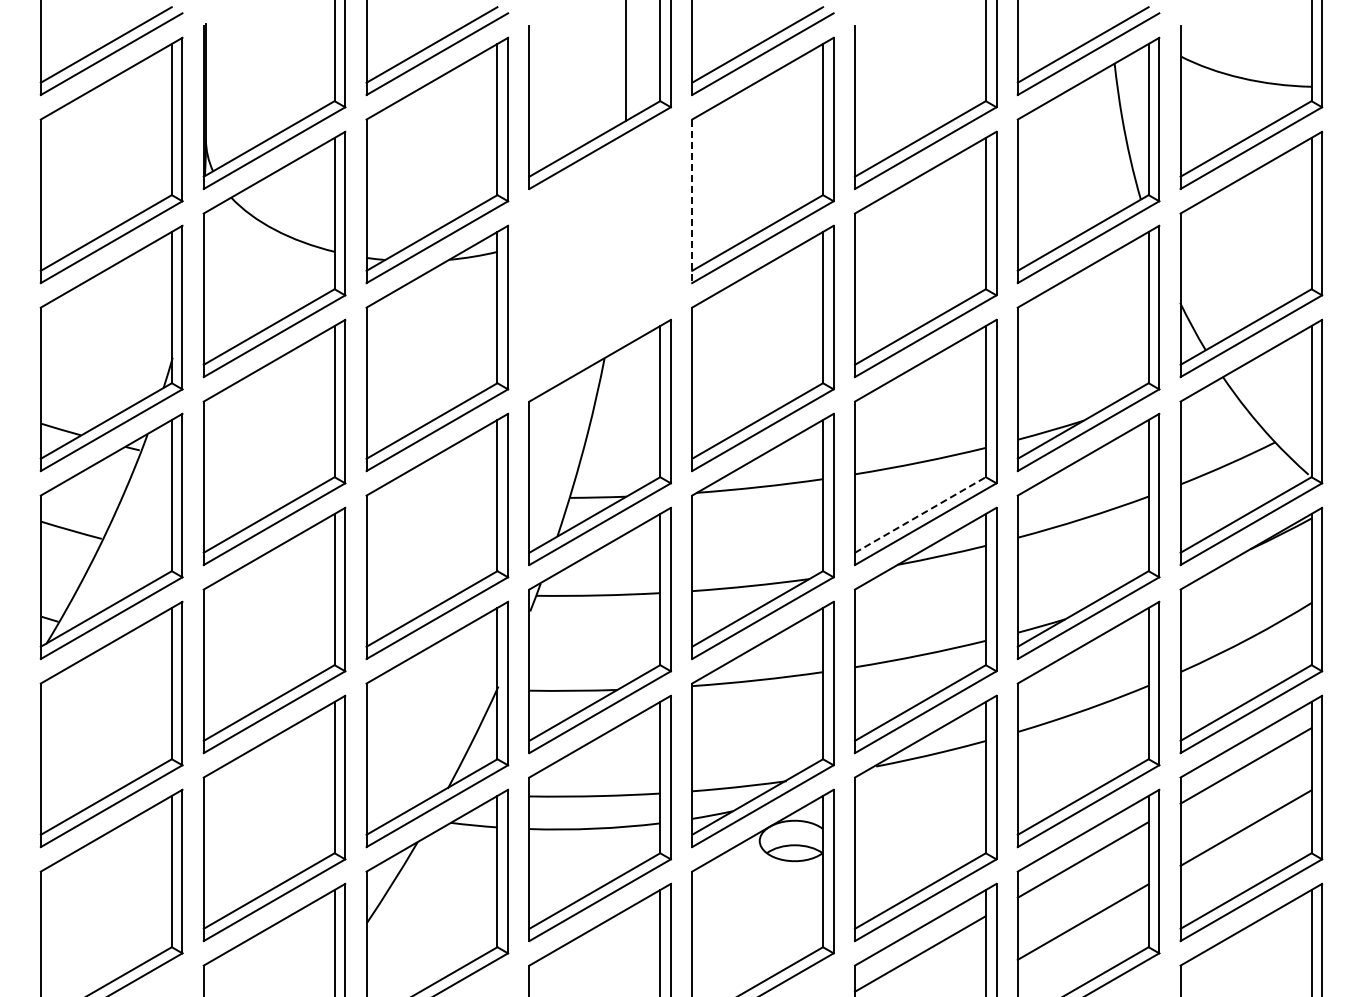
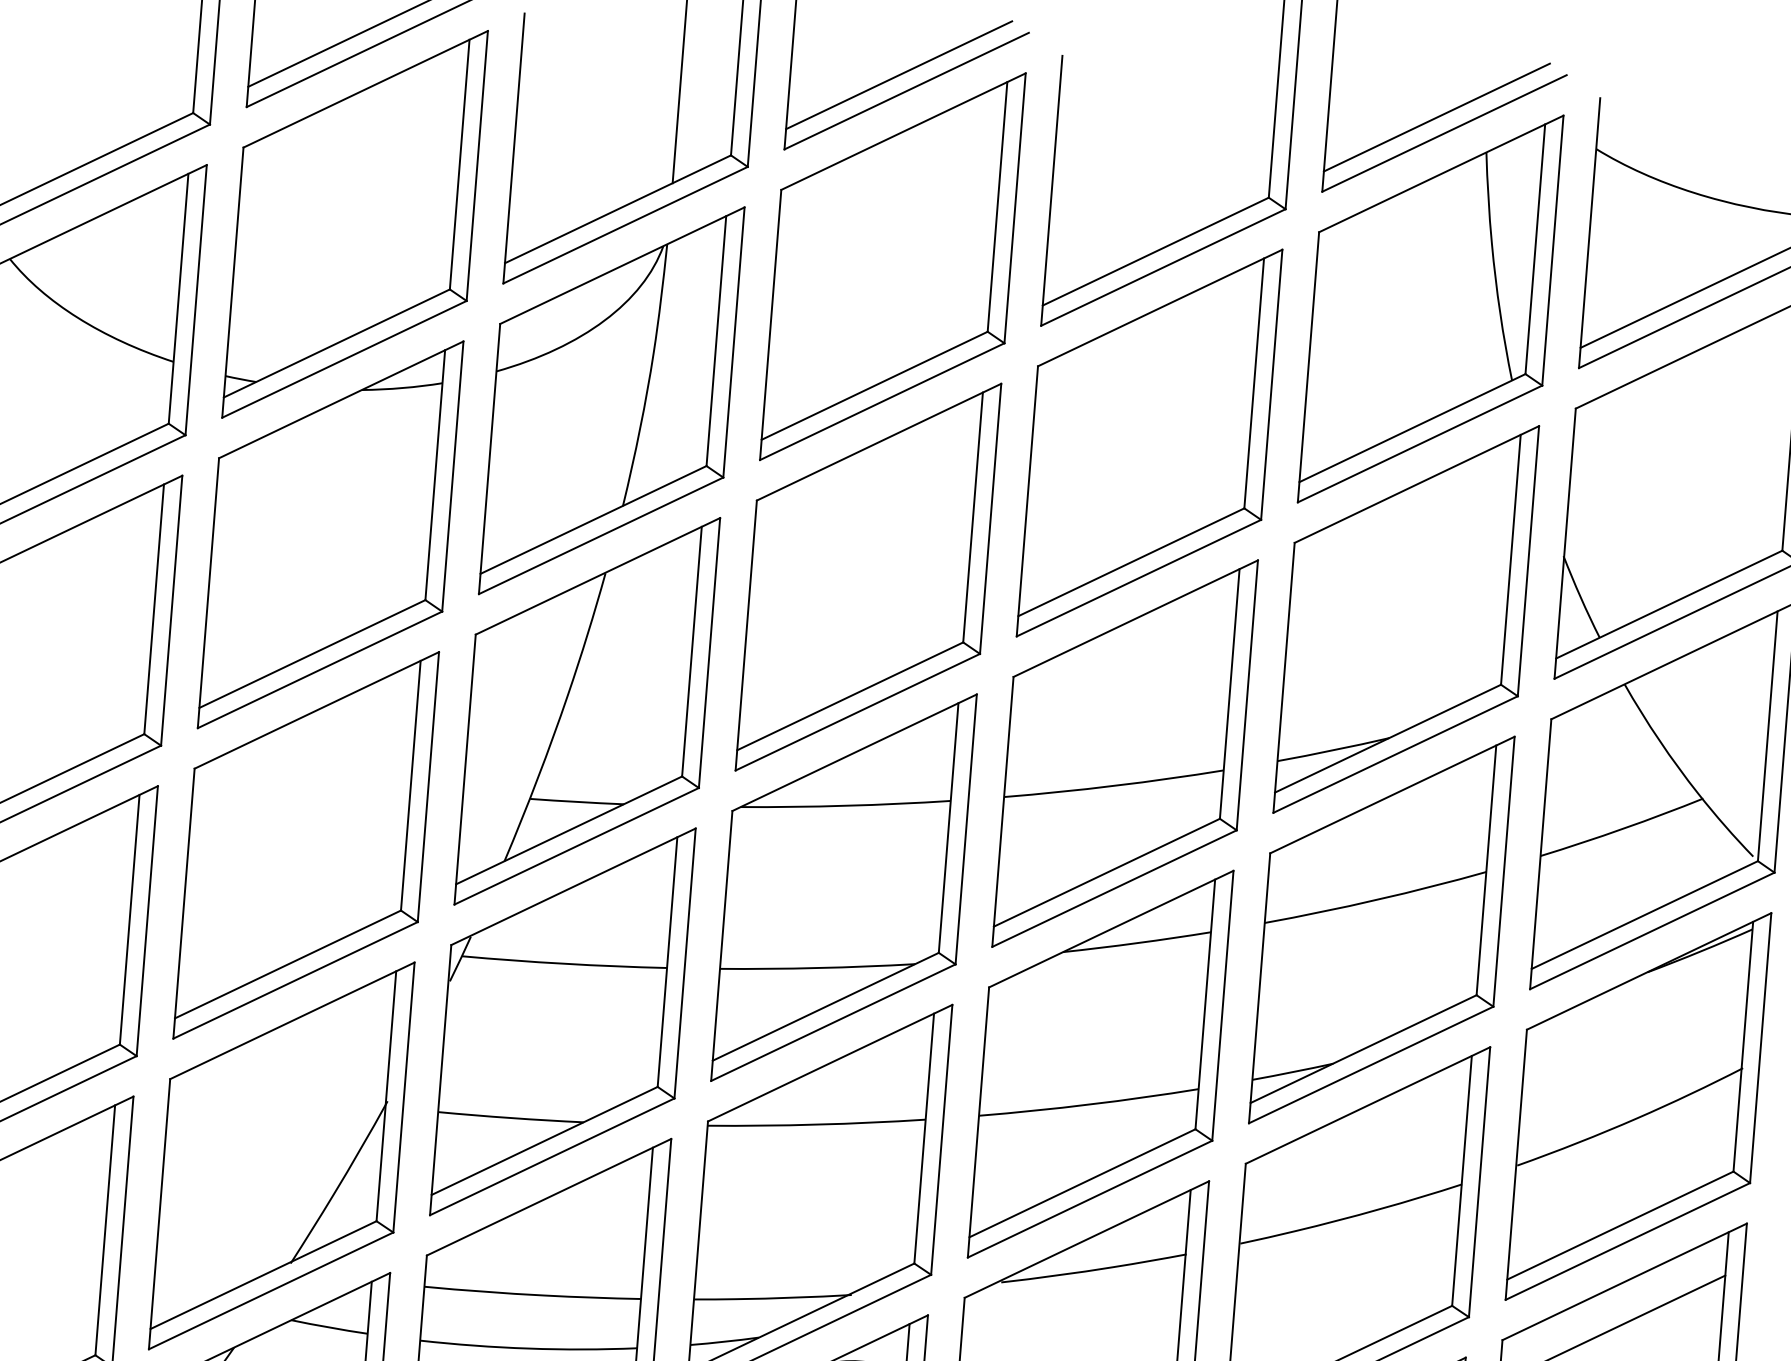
line: (692, 201) -> (771, 325), dashed -> solid
part: (599, 254) -> (610, 400), added
line: (920, 515) -> (1106, 873), dashed -> solid

